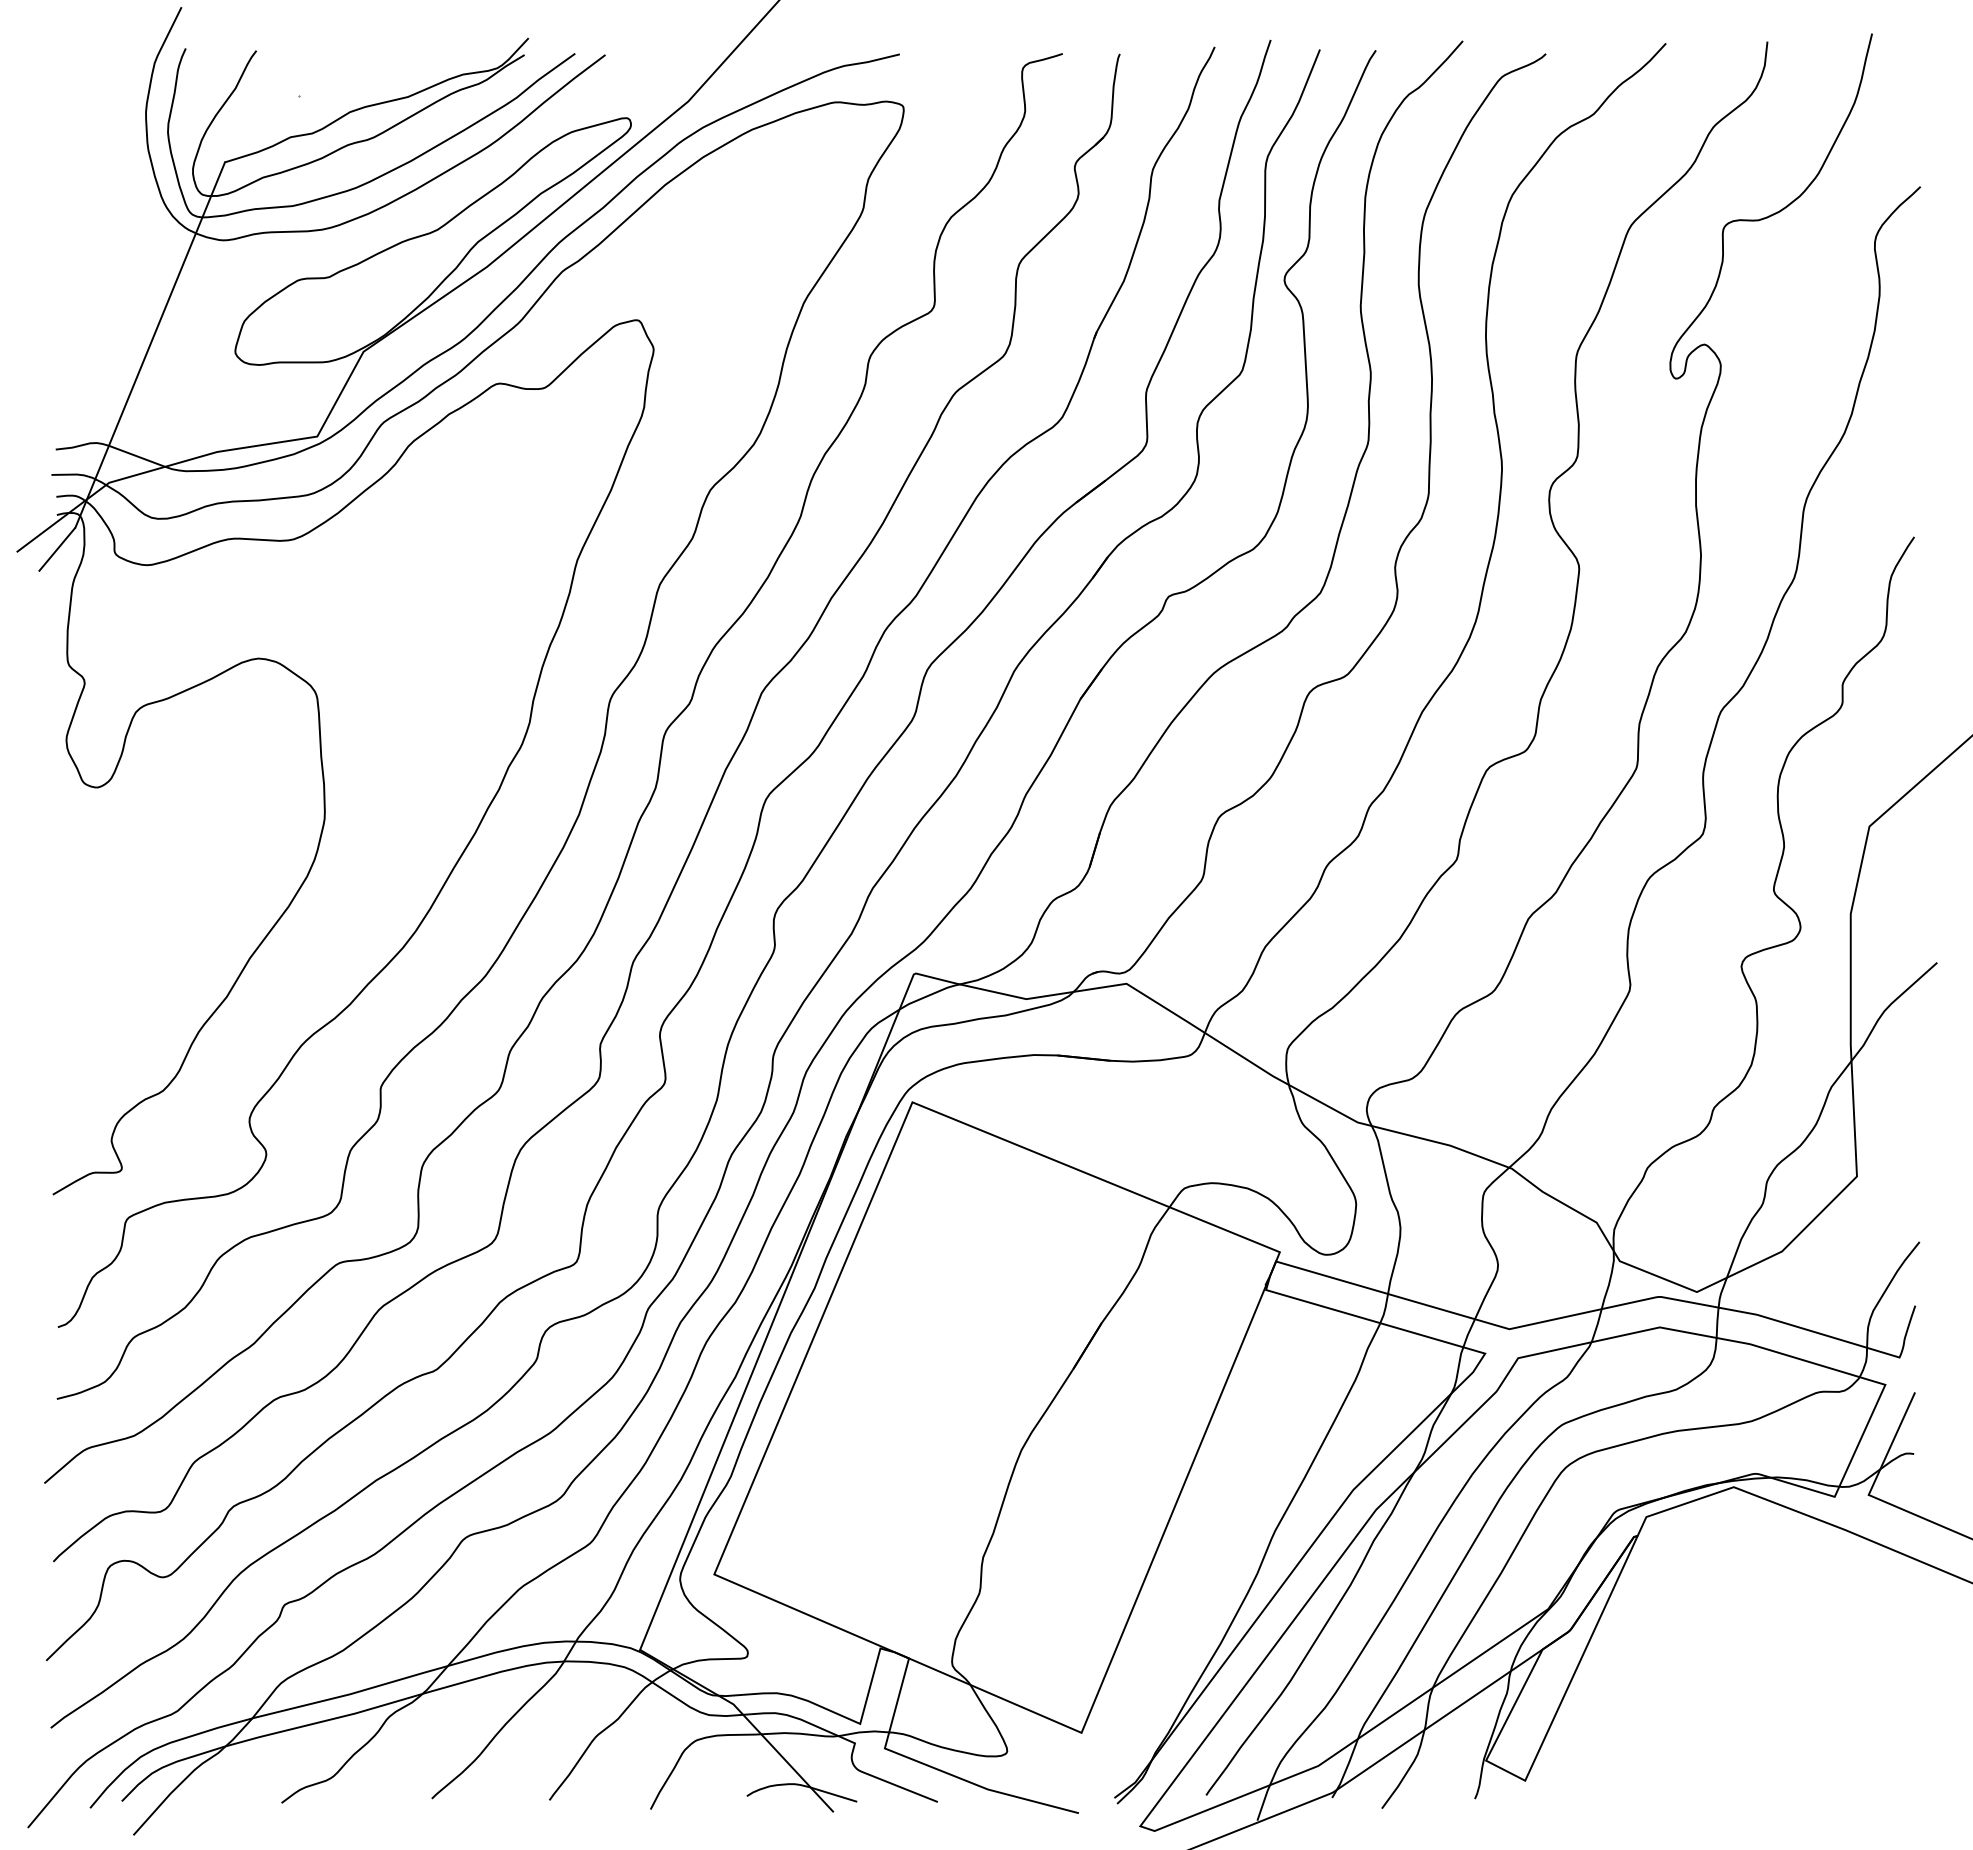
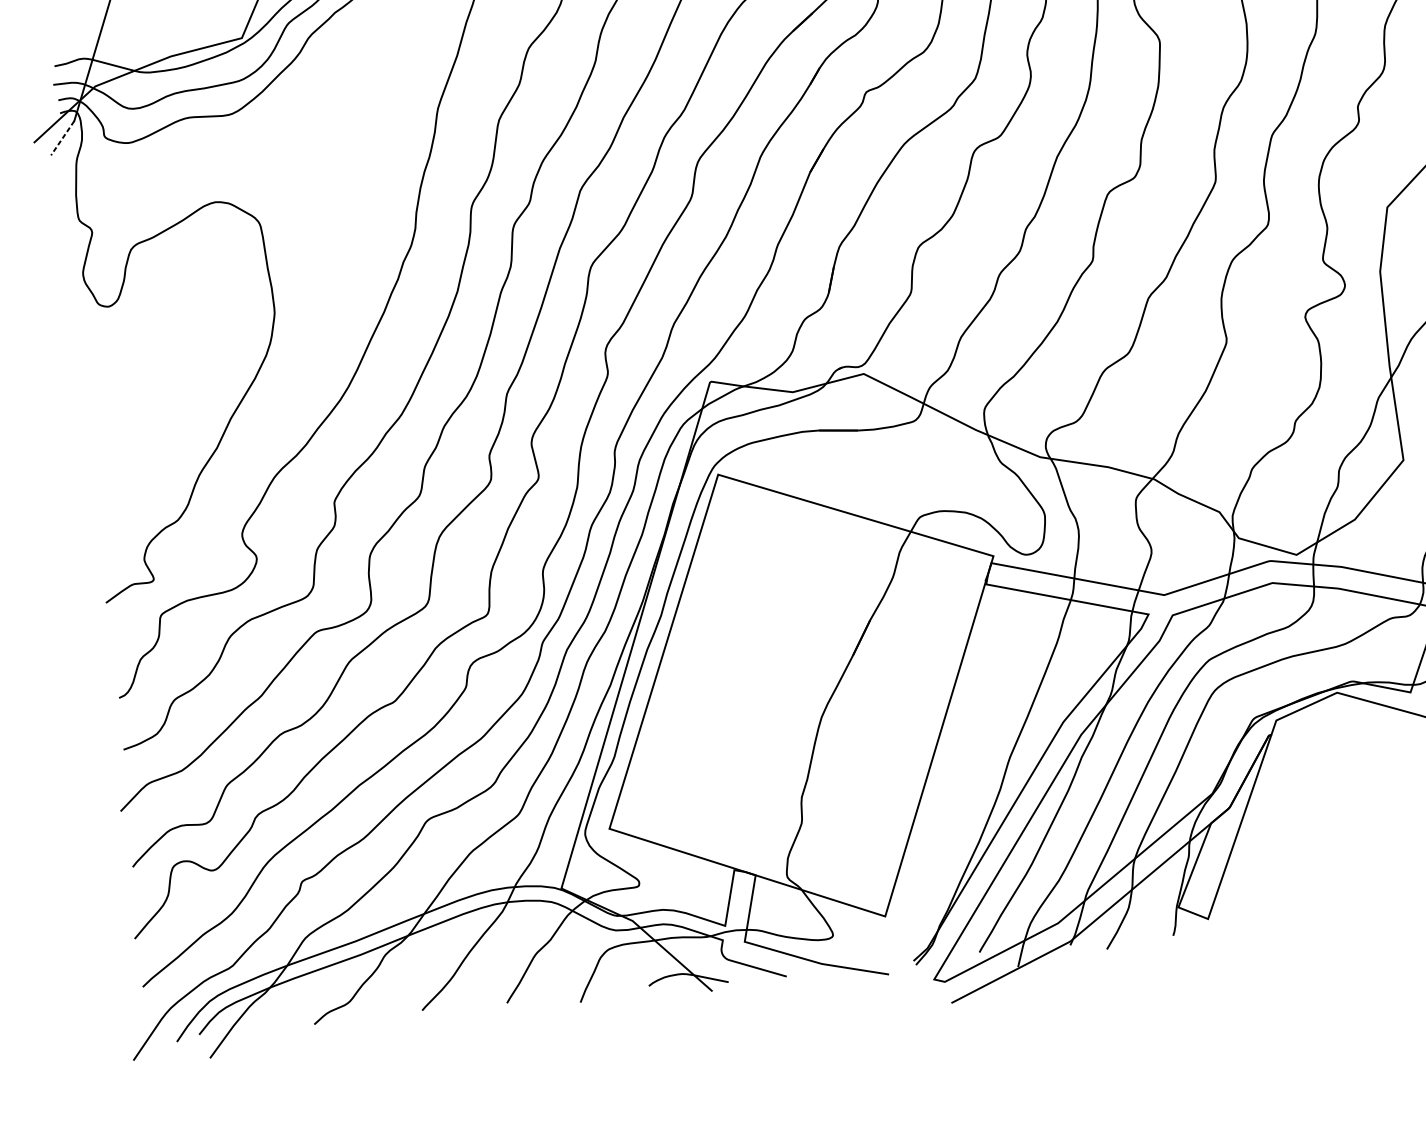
line: (57, 549) -> (62, 138), solid -> dashed

